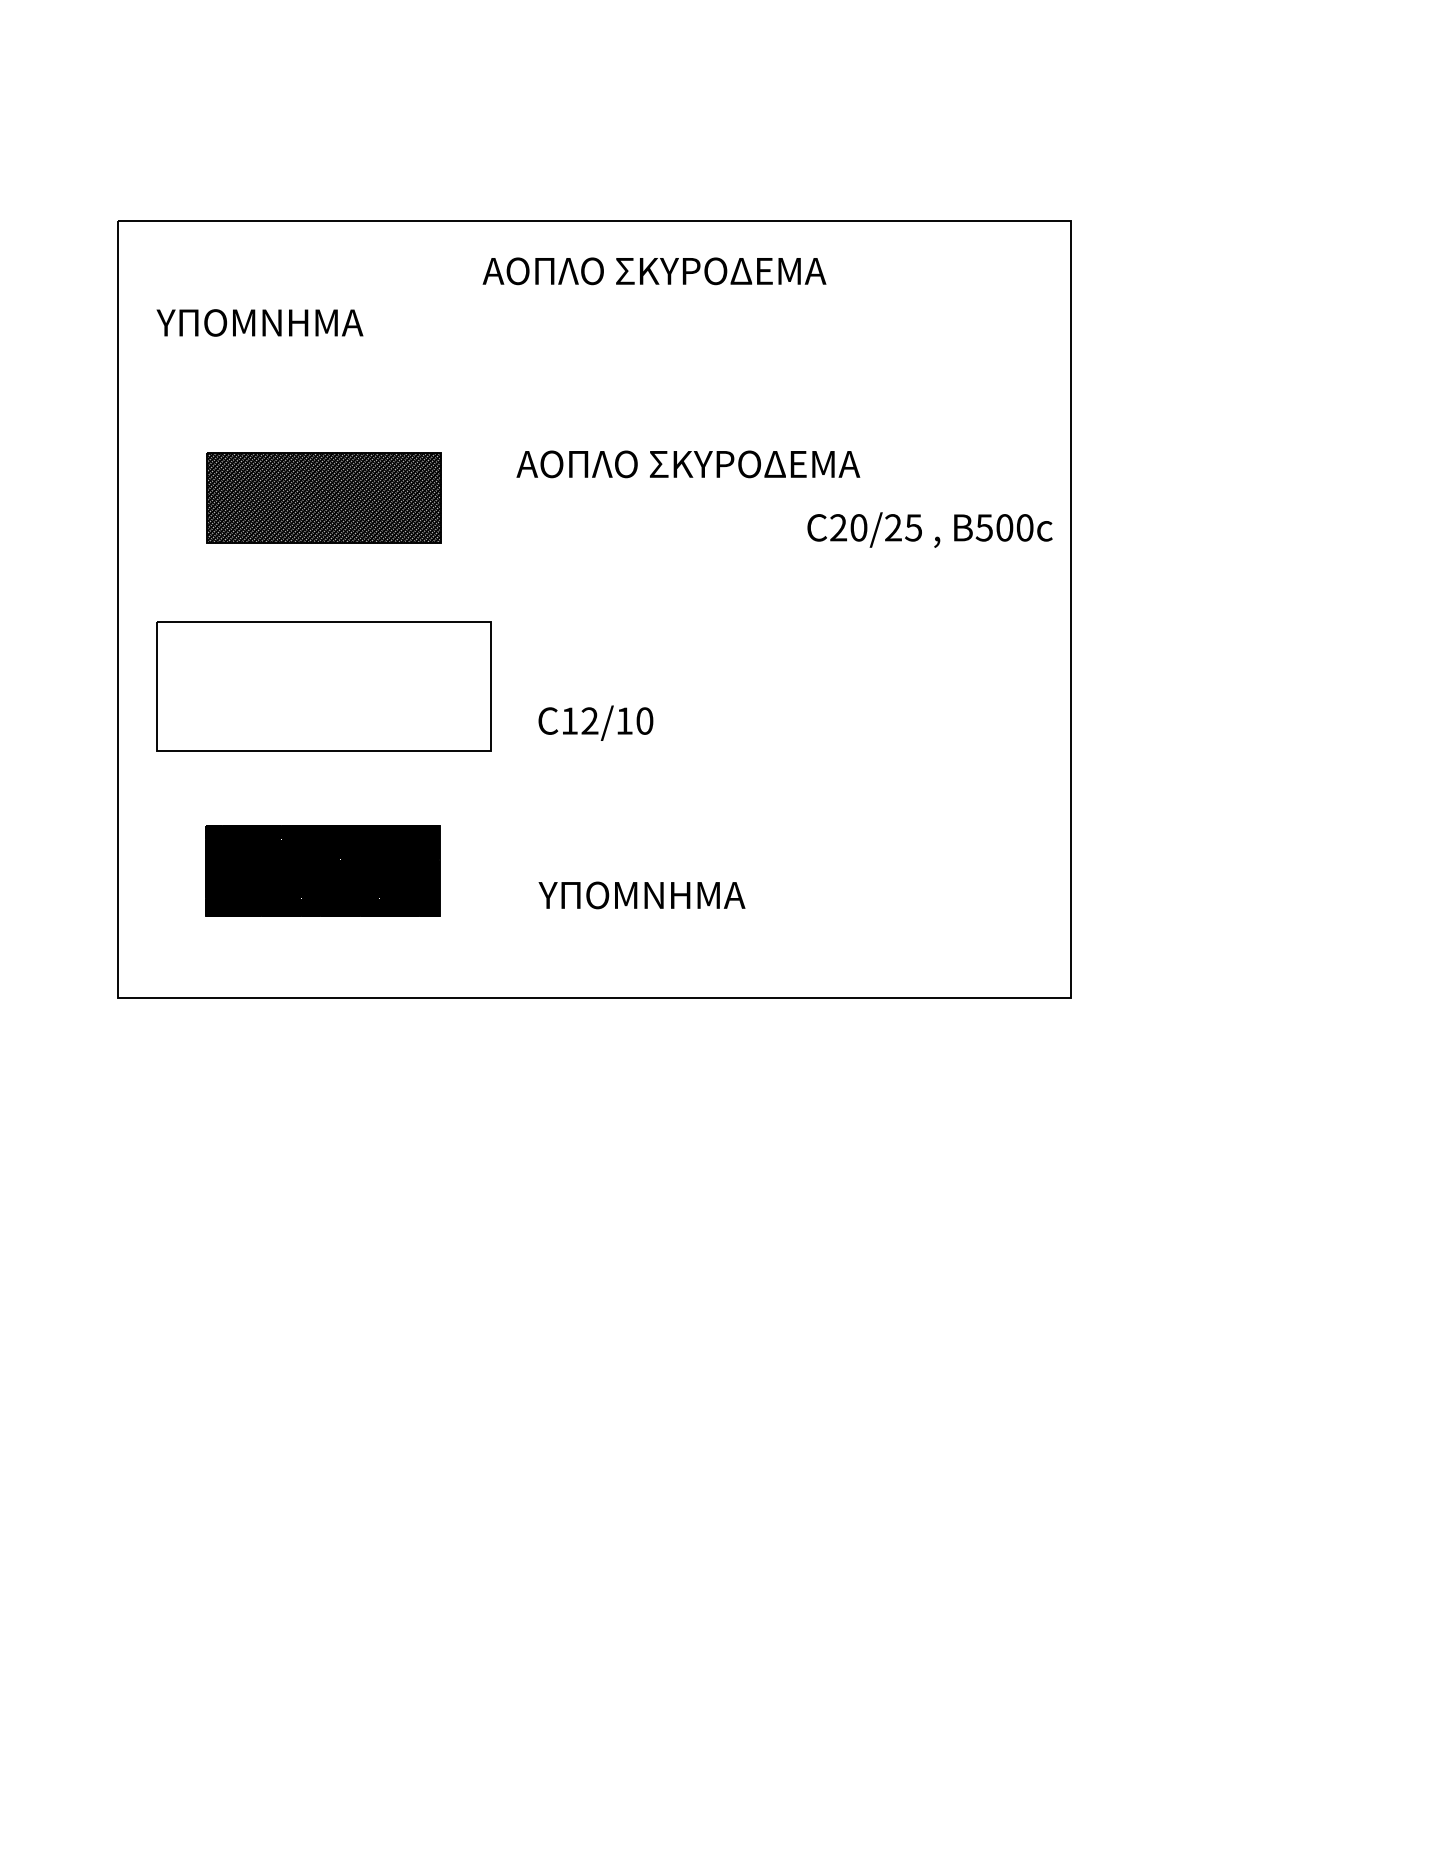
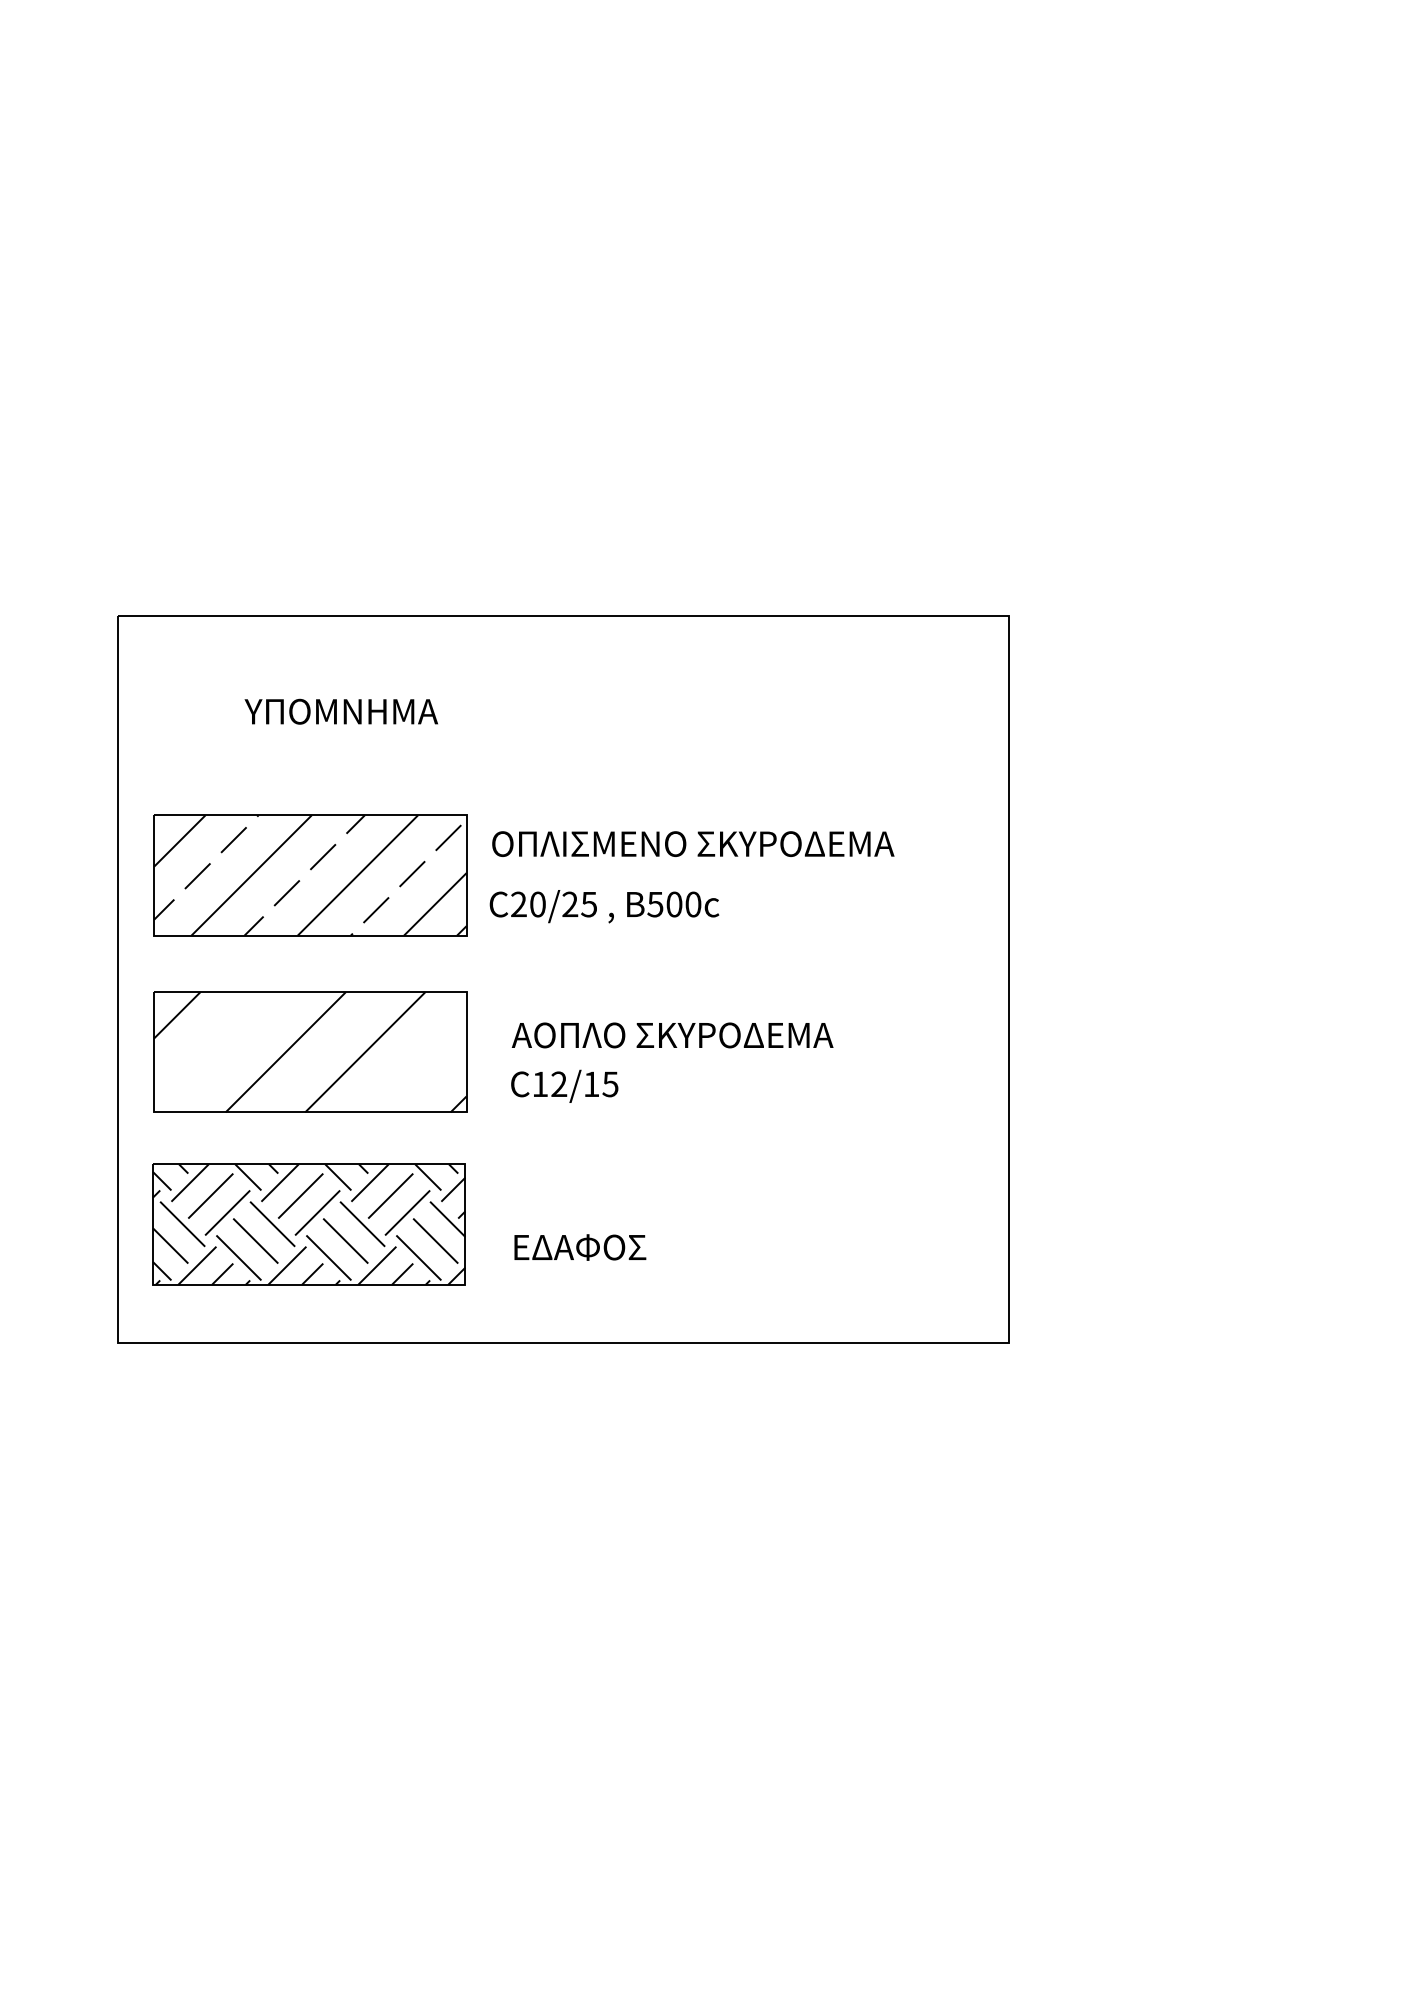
text: (654, 271) -> (672, 1035), moved
text: (259, 322) -> (340, 711), moved
text: (732, 464) -> (692, 844), AΟΠΛΟ ΣΚΥΡΟΔΕΜΑ -> ΟΠΛΙΣΜΕΝΟ ΣΚΥΡΟΔΕΜΑ
part: (324, 497) -> (310, 875), size x1.43
text: (930, 529) -> (604, 906), moved
hatch: (324, 687) -> (310, 1052), added
text: (644, 721) -> (610, 1084), C12/10 -> C12/15
part: (322, 870) -> (308, 1224), size x1.43
text: (641, 895) -> (607, 1247), ΥΠΟΜΝΗΜΑ -> ΕΔΑΦΟΣ

